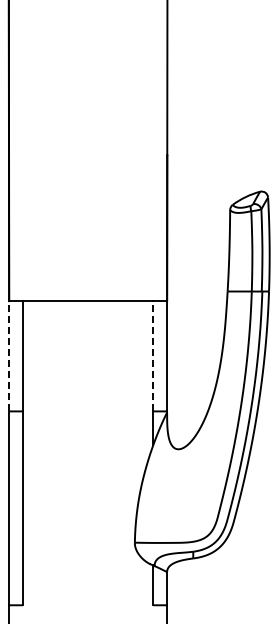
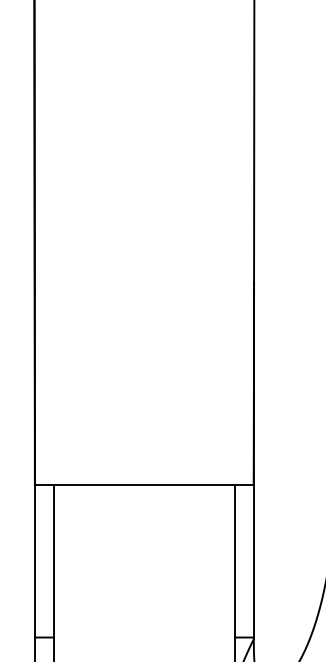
line: (8, 355) -> (34, 560), dashed -> solid
line: (153, 355) -> (234, 560), dashed -> solid

